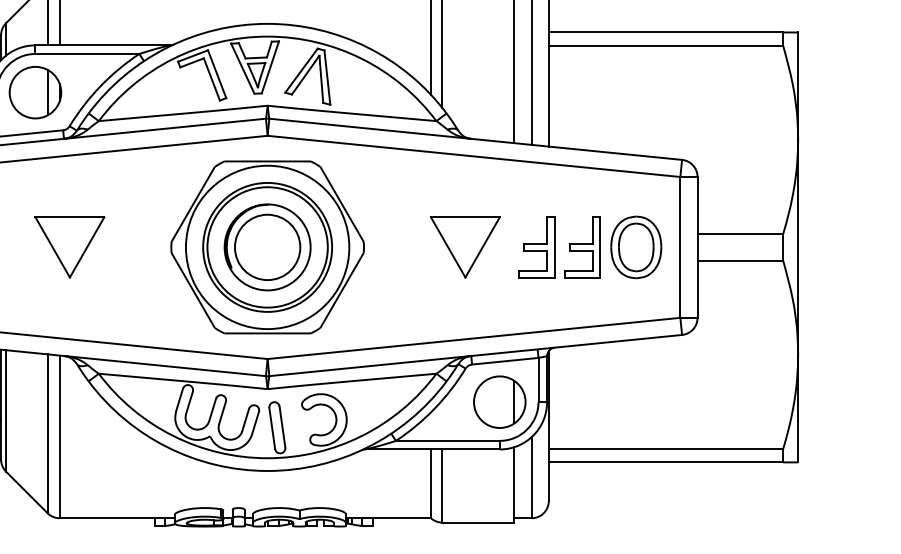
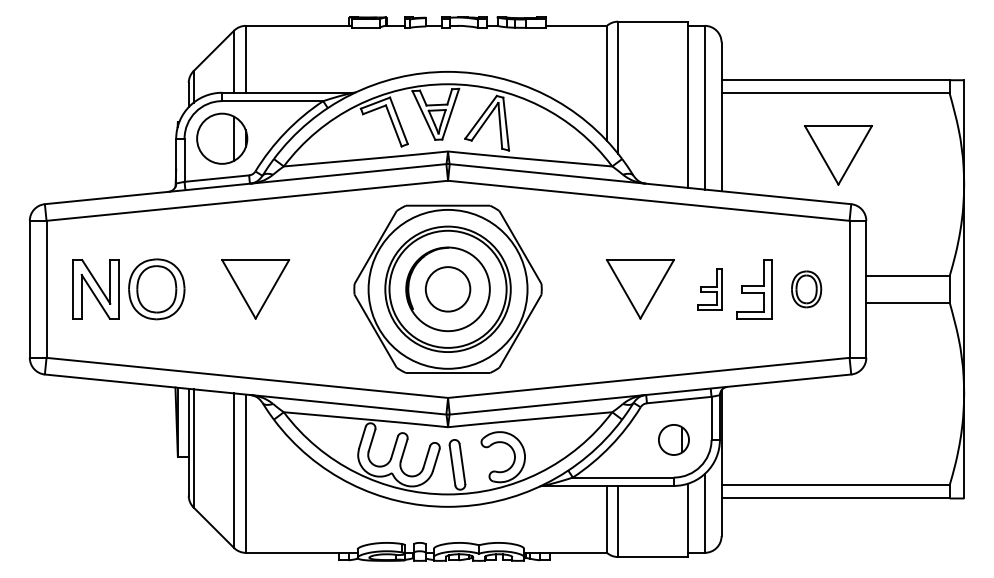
part: (668, 109) -> (838, 155), added
circle: (267, 247) -> (447, 289), size x0.7
part: (537, 247) -> (710, 289), size x0.7
part: (636, 247) -> (806, 289), size x0.6
part: (499, 401) -> (673, 439), size x0.6

